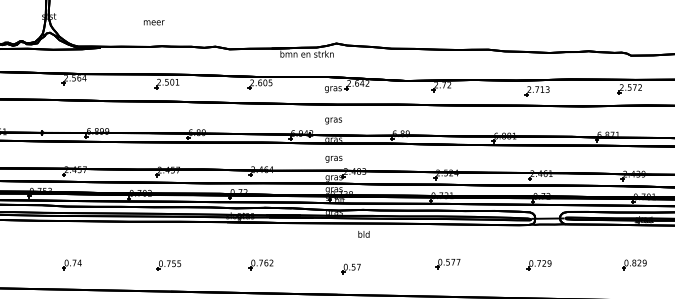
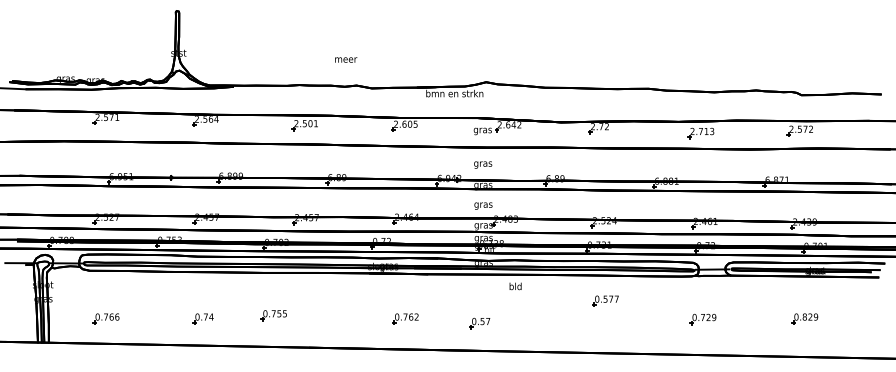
text: (154, 22) -> (346, 59), moved
part: (447, 263) -> (605, 300), moved
part: (168, 265) -> (273, 315), moved
part: (350, 269) -> (479, 323), moved

